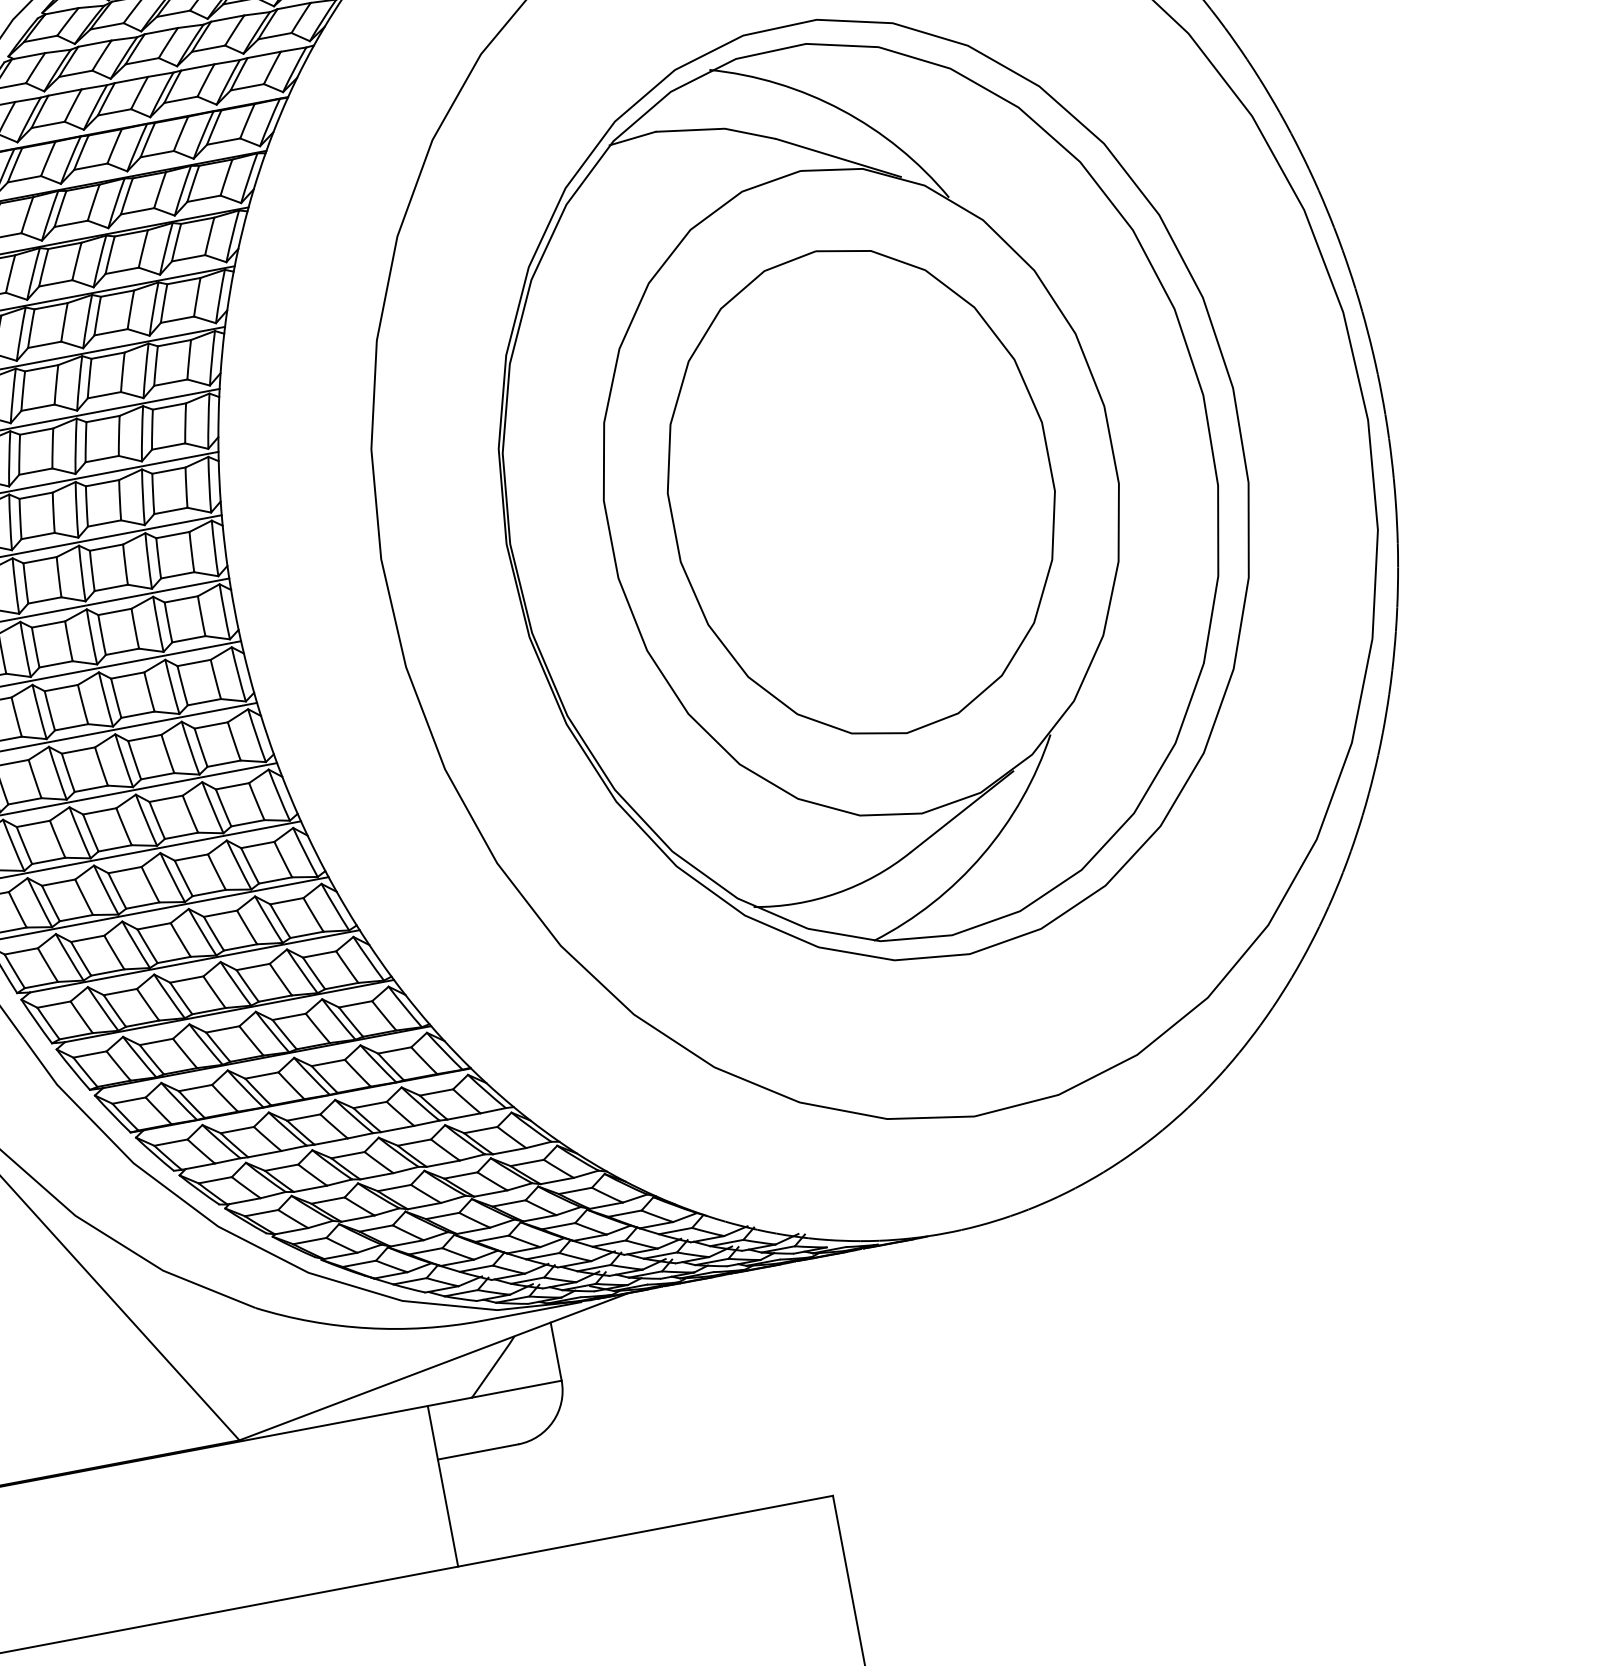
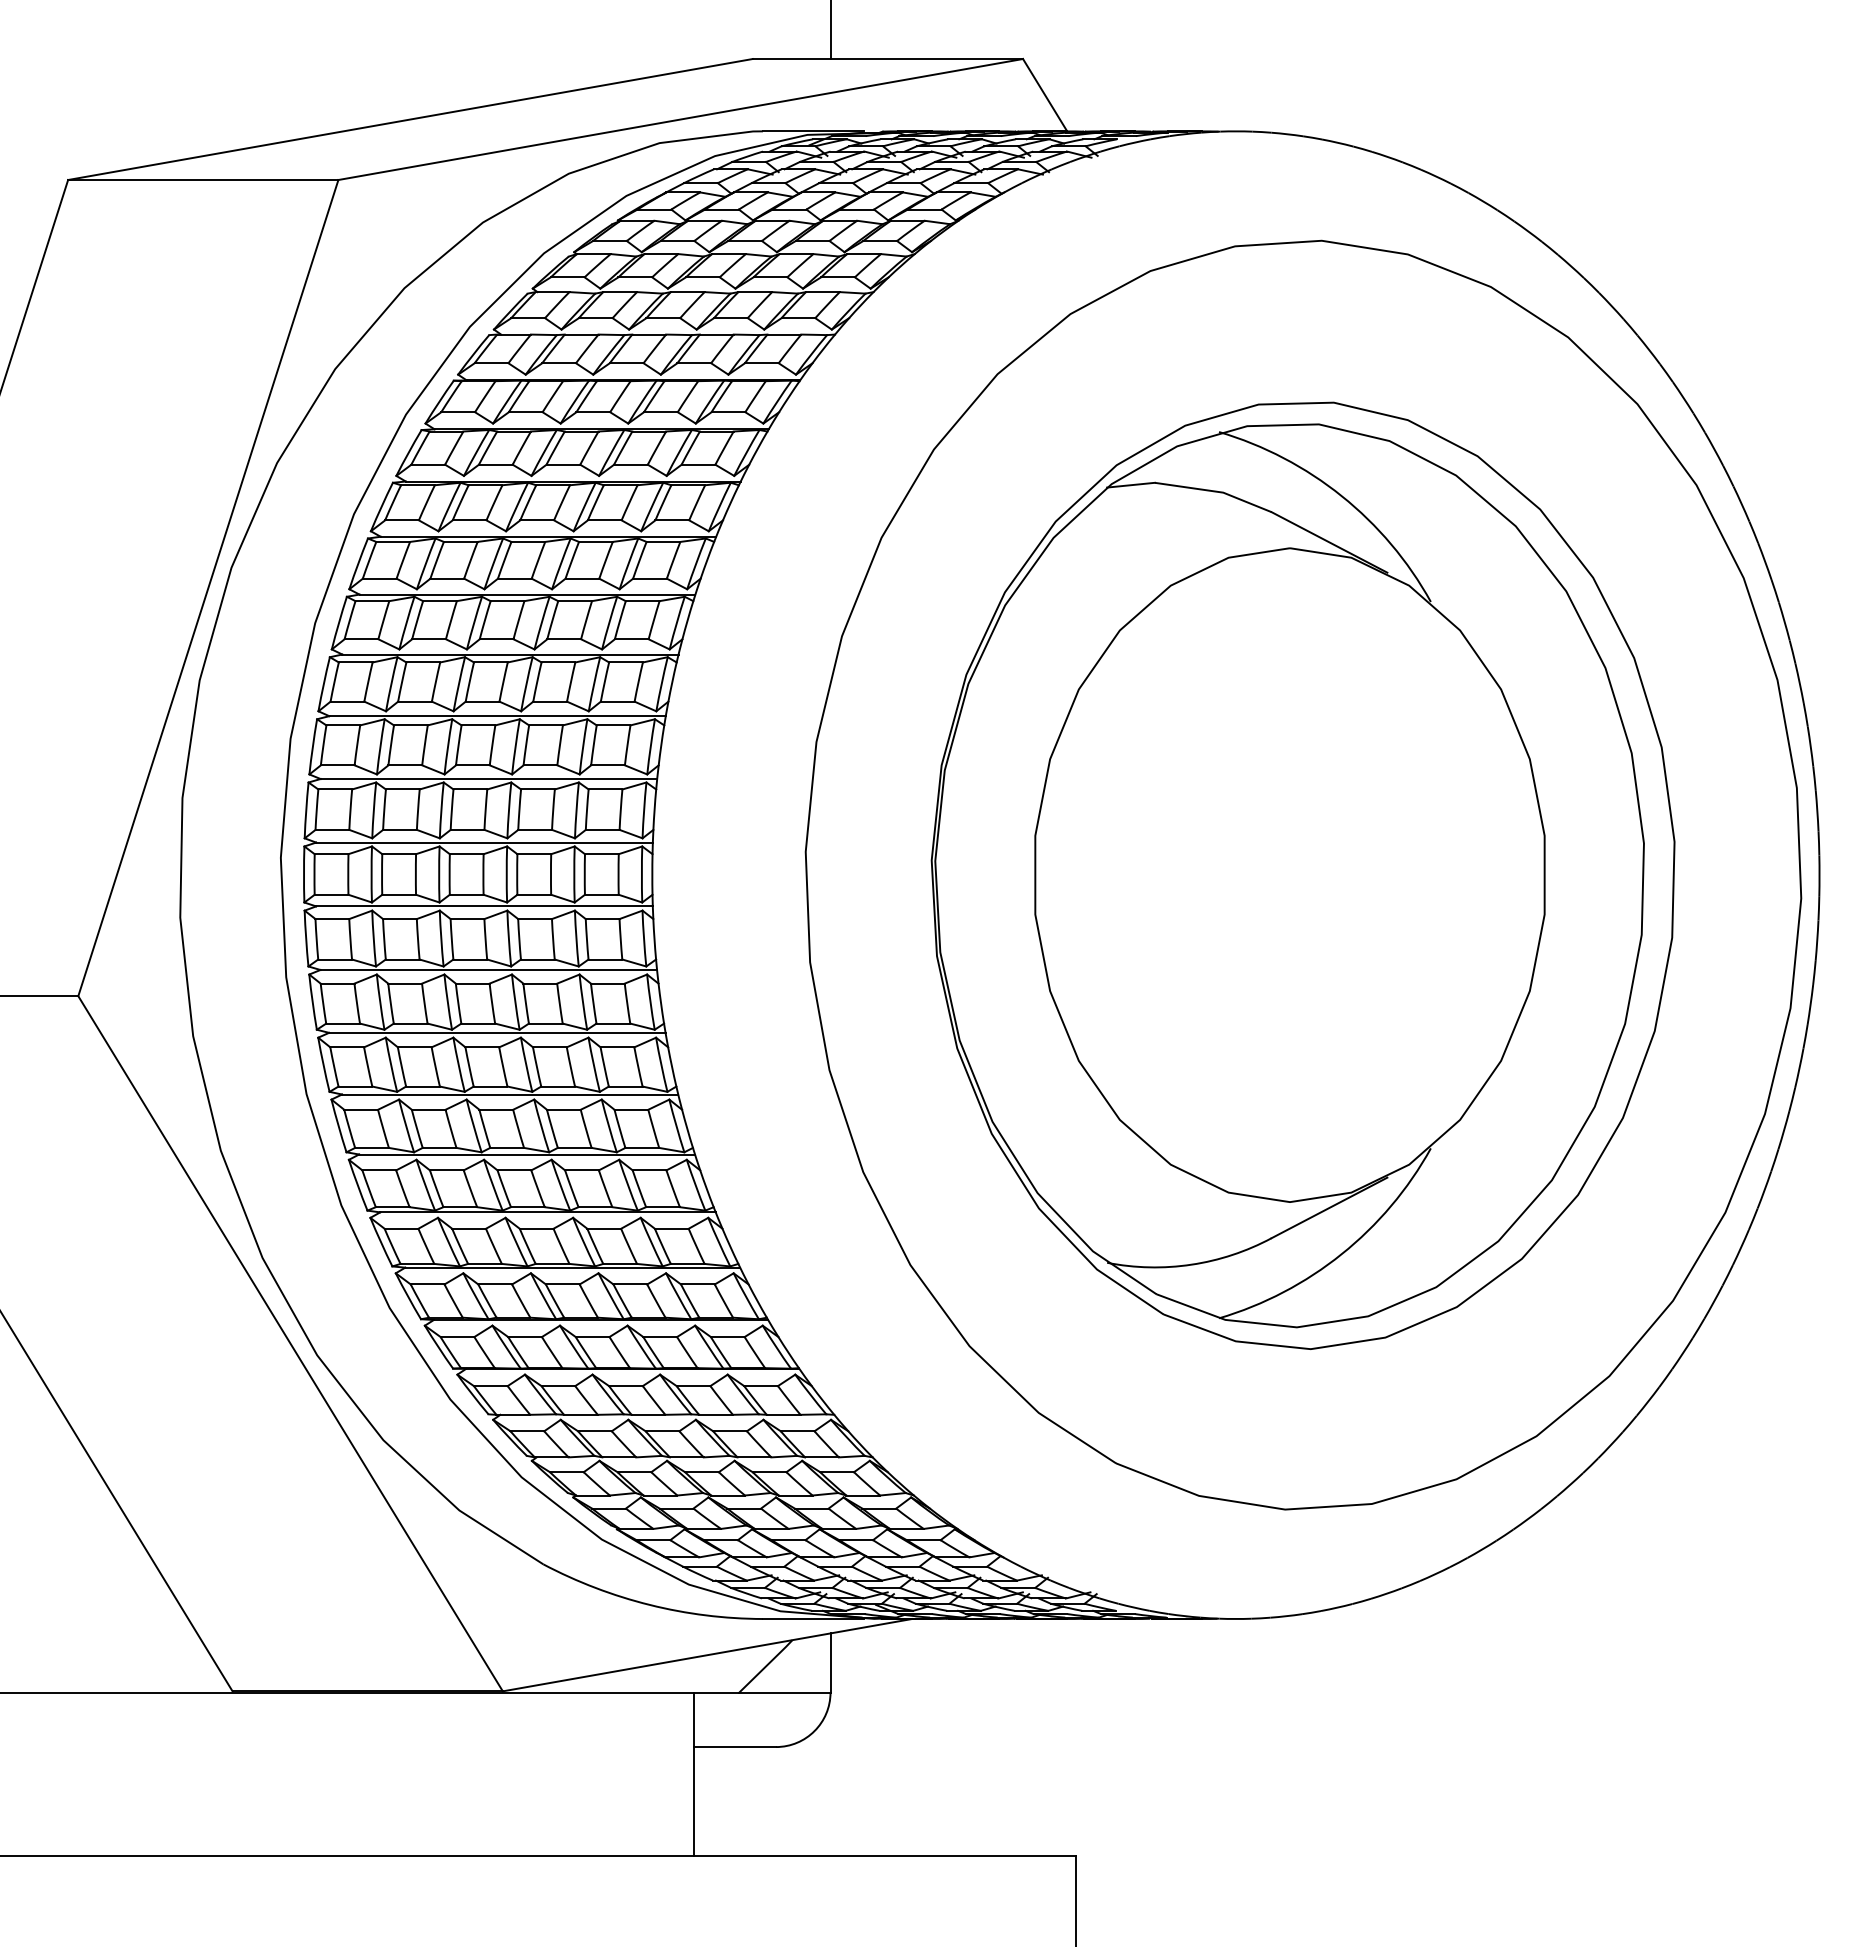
part: (860, 492) -> (1289, 875), removed

